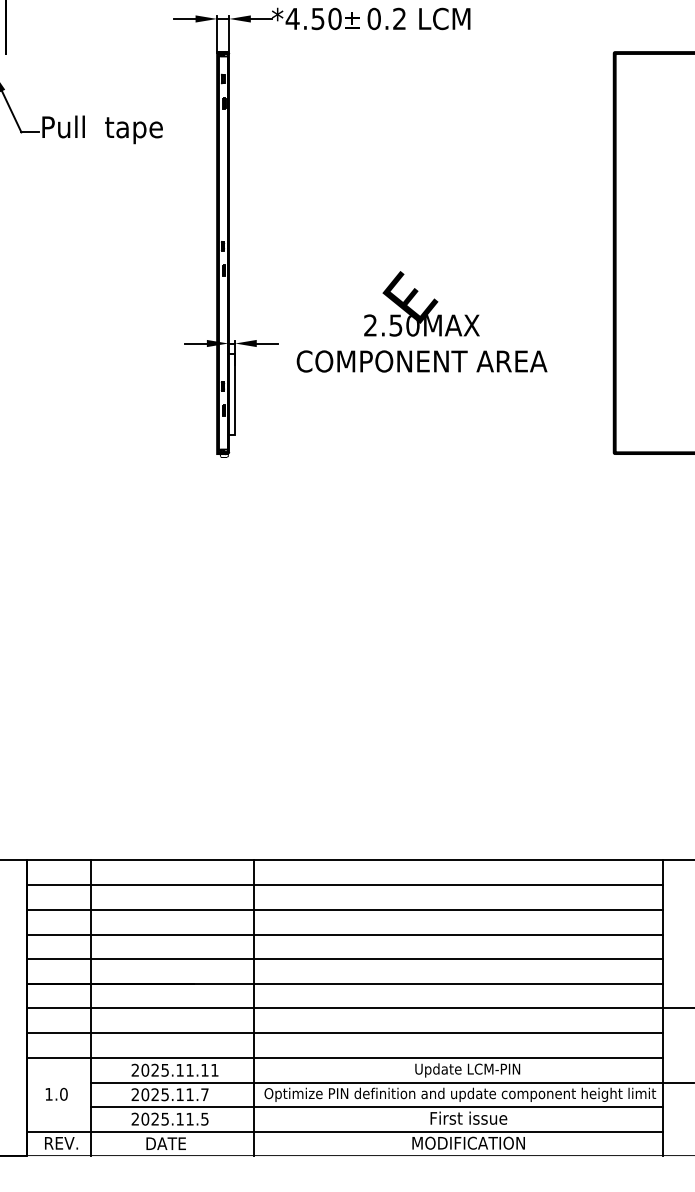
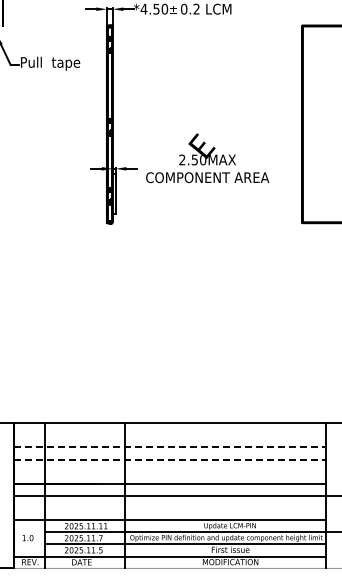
line: (344, 885) -> (169, 435), removed
line: (346, 910) -> (170, 447), solid -> dashed
line: (346, 934) -> (170, 459), solid -> dashed
line: (344, 958) -> (169, 471), removed
line: (344, 1034) -> (169, 508), removed

